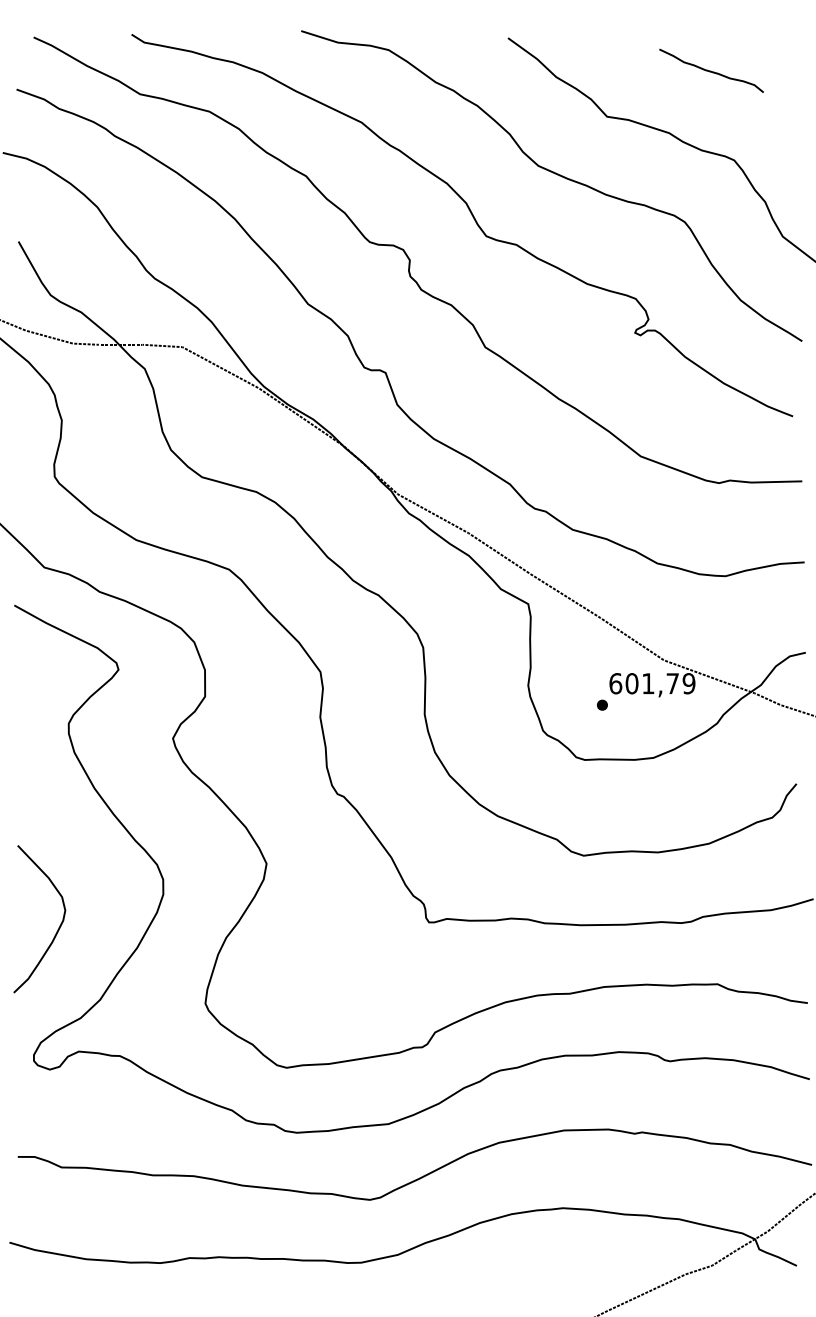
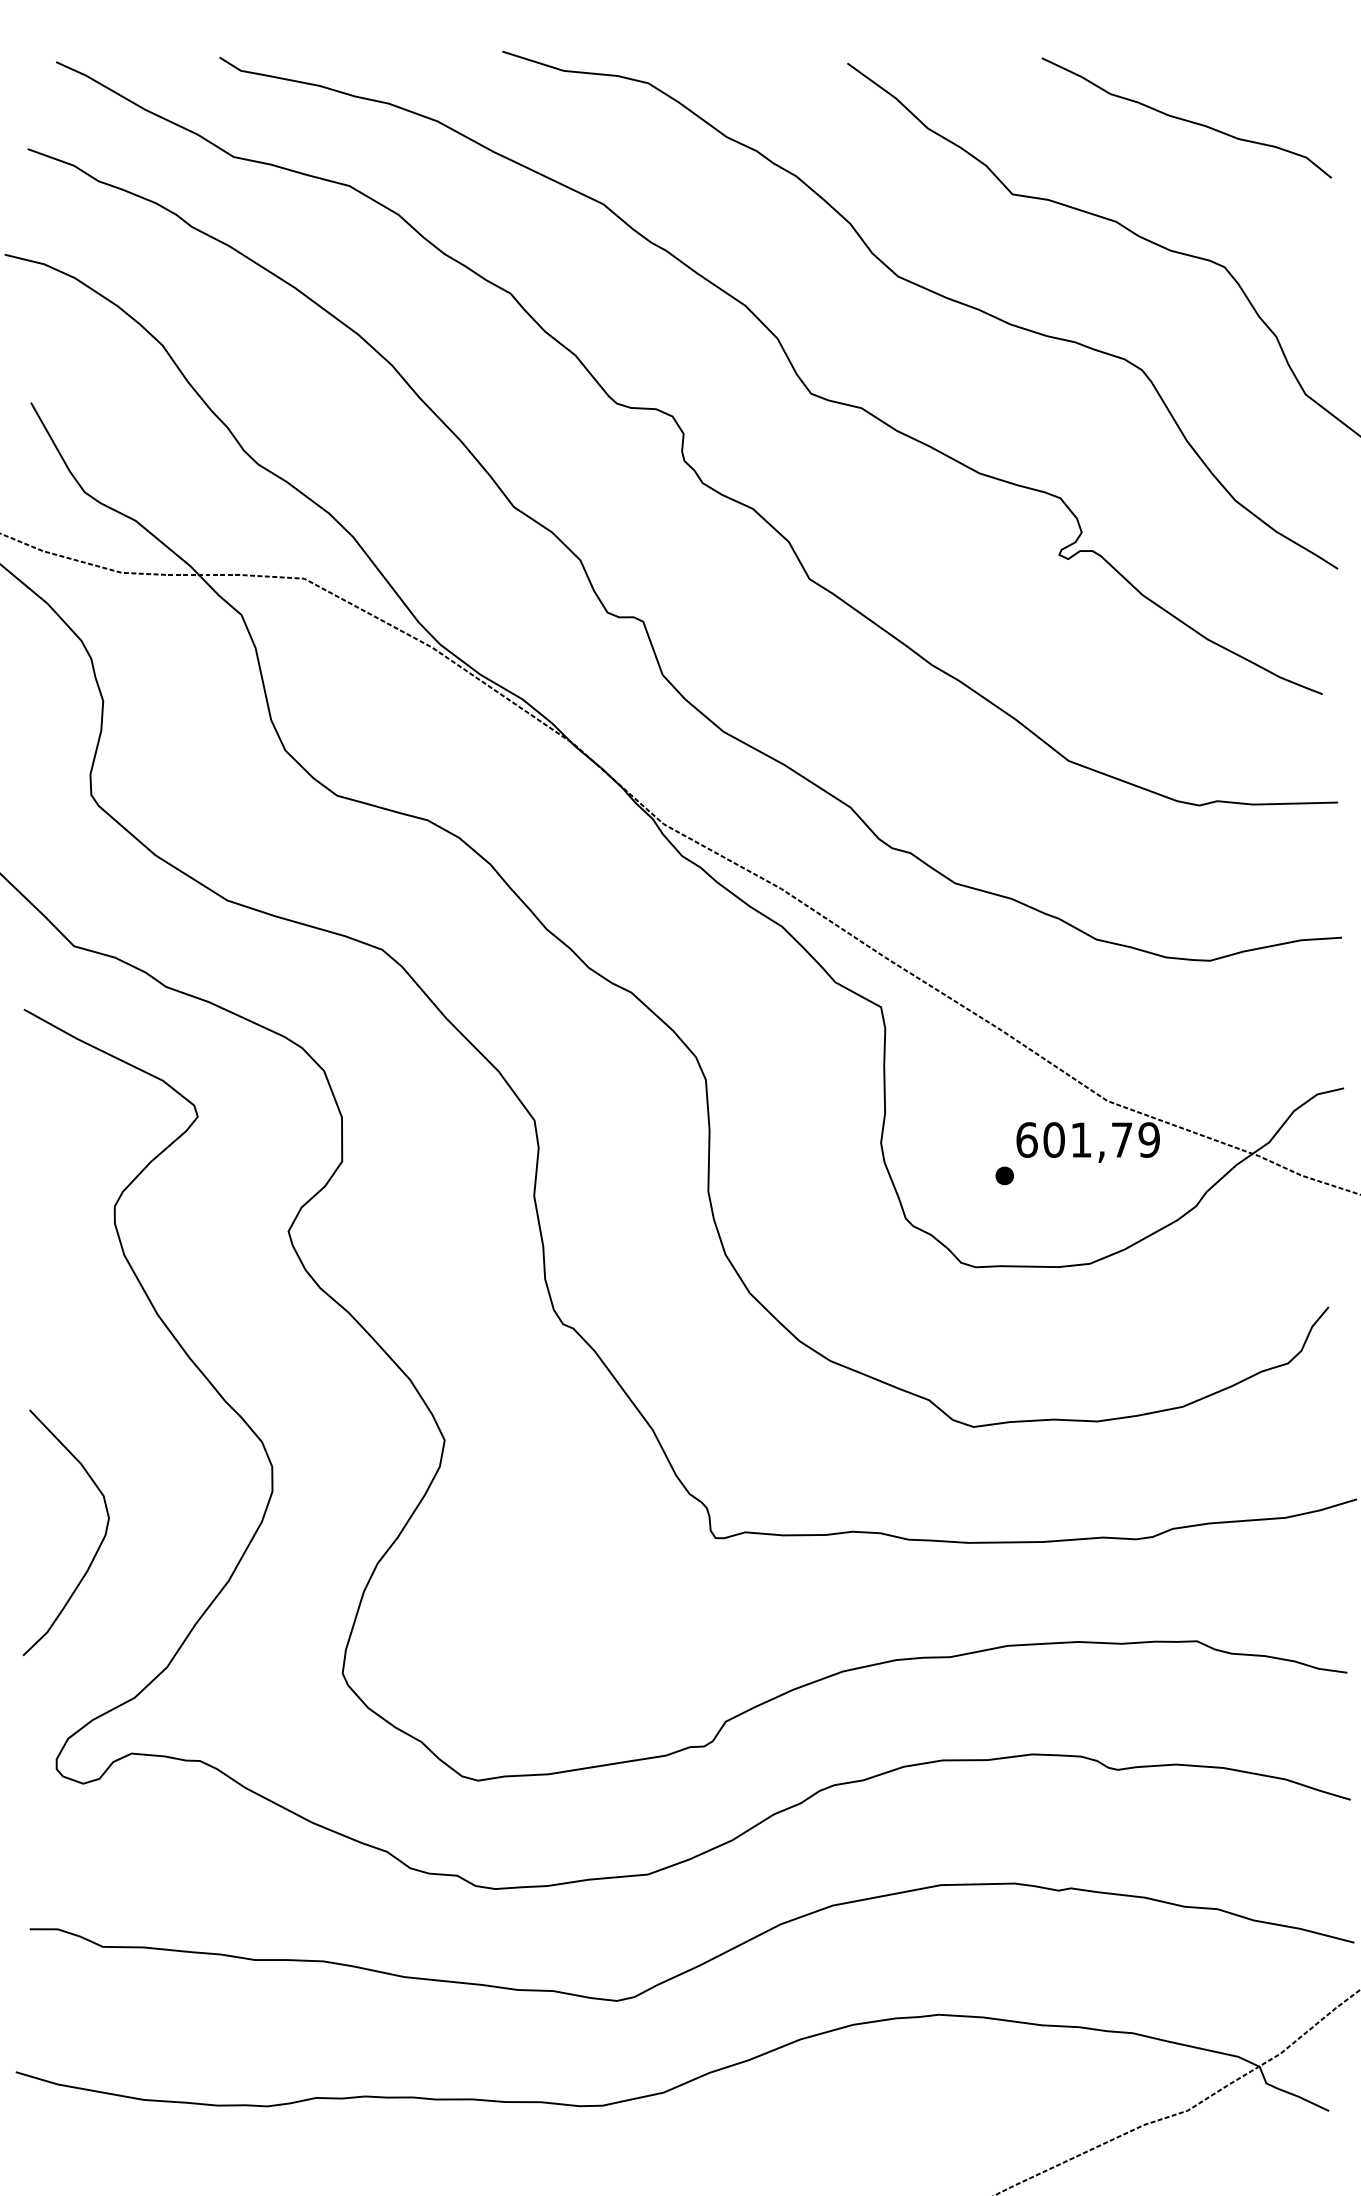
part: (711, 70) -> (1186, 117), size x1.67

